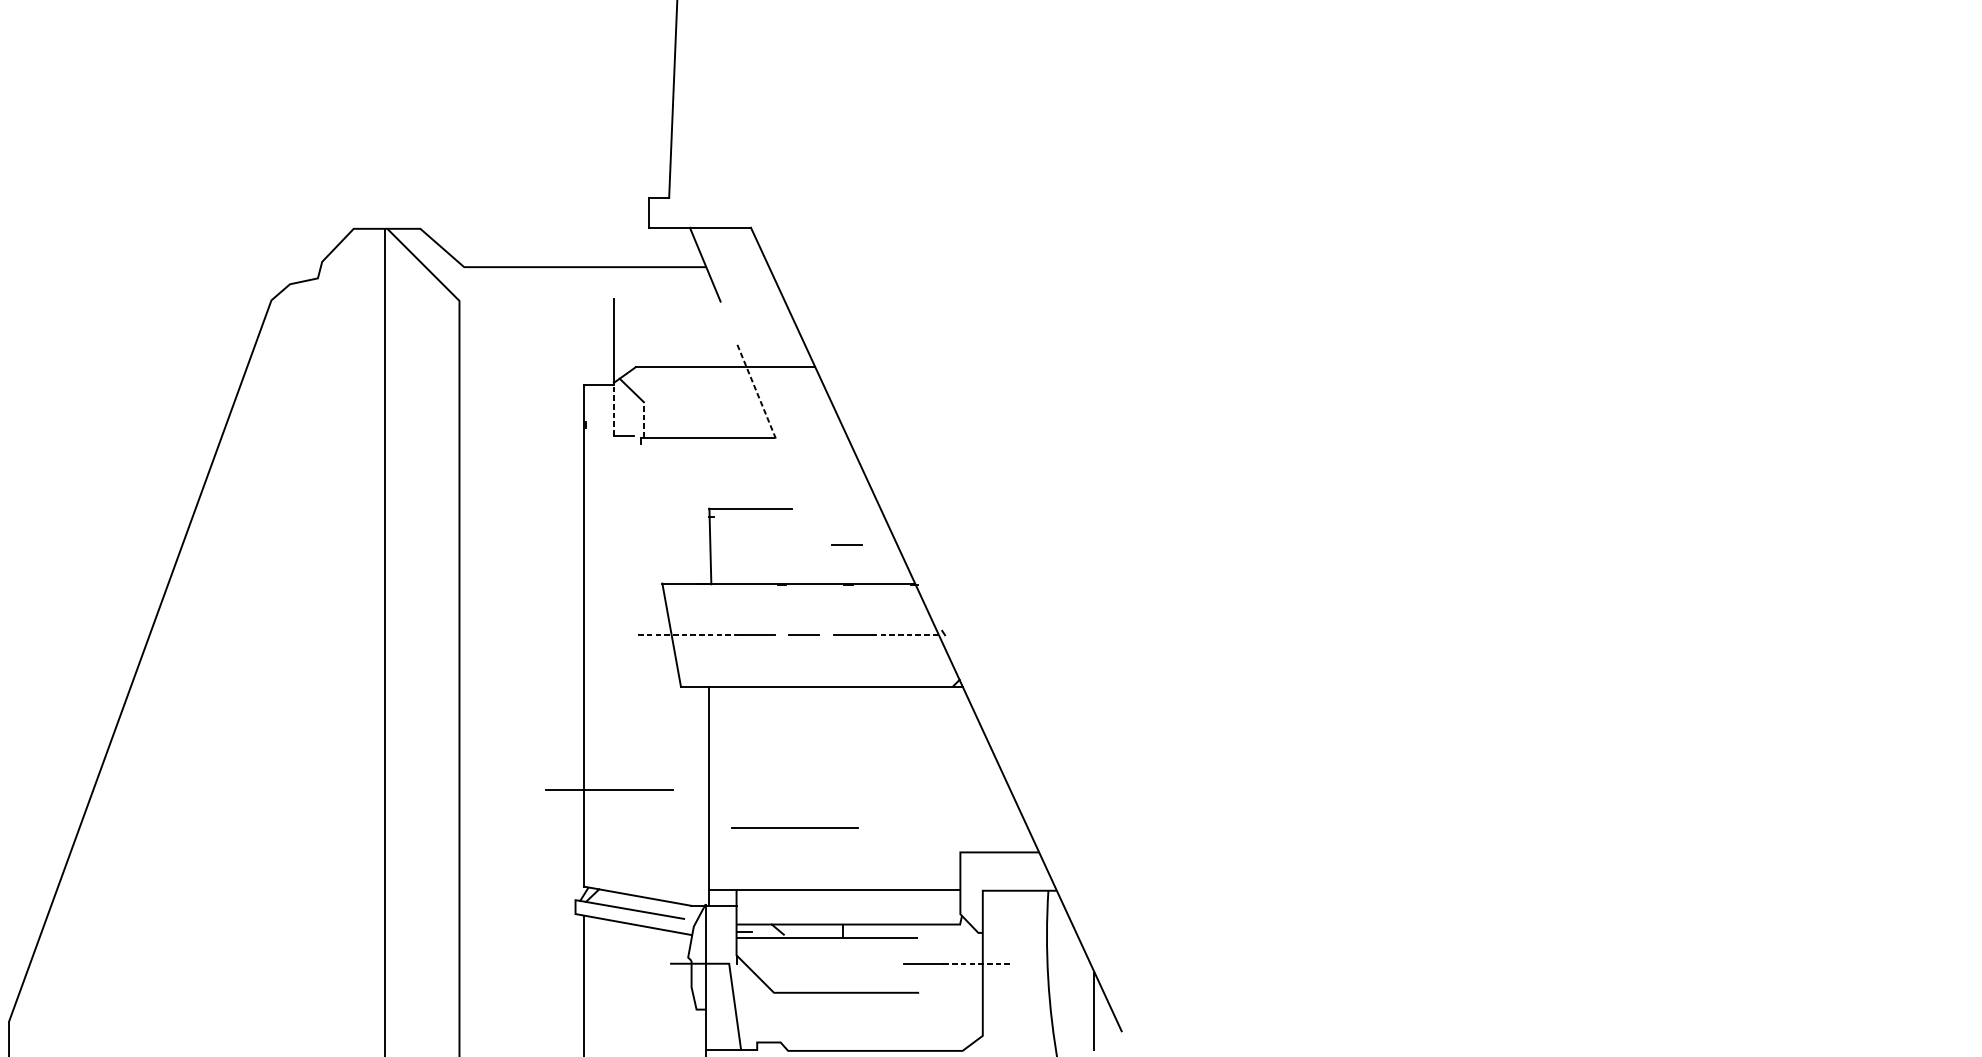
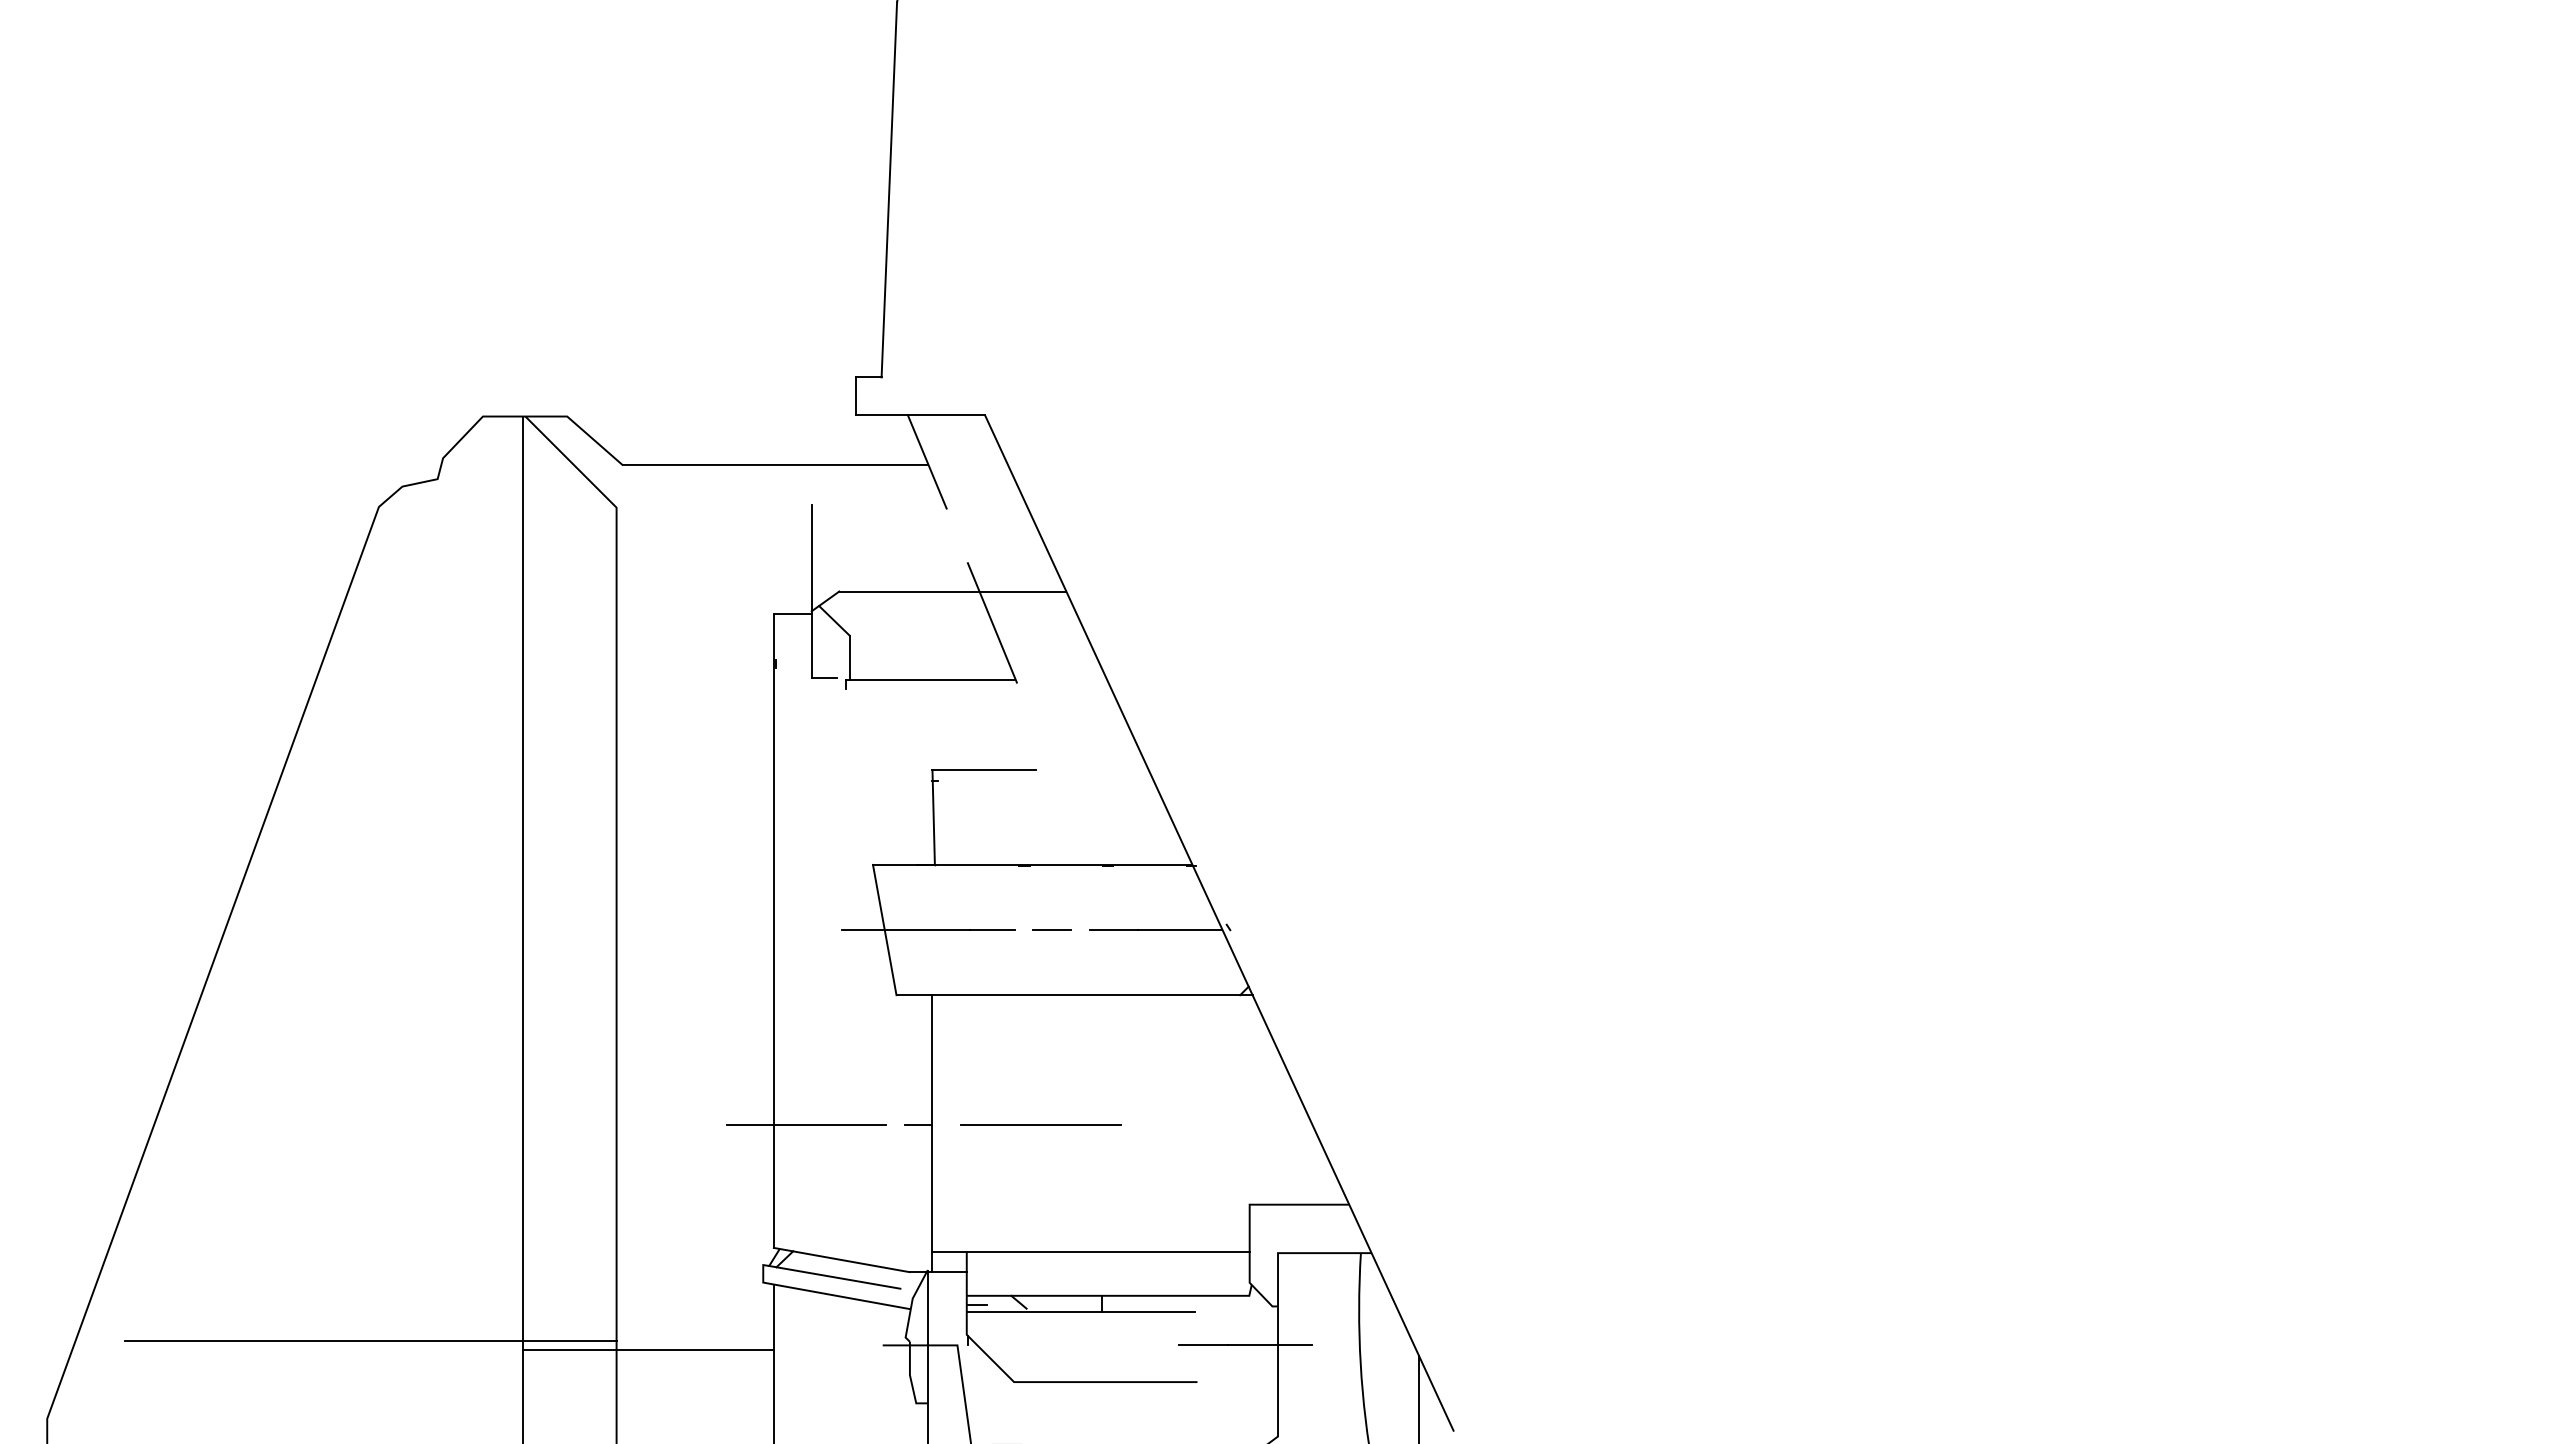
line: (756, 391) -> (992, 622), dashed -> solid
line: (613, 409) -> (811, 644), dashed -> solid
line: (643, 419) -> (849, 657), dashed -> solid
line: (846, 544) -> (1105, 815), removed
line: (688, 635) -> (906, 930), dashed -> solid
line: (904, 635) -> (1179, 930), dashed -> solid
line: (698, 789) -> (918, 1125), added
line: (794, 826) -> (1040, 1124), moved
line: (264, 959) -> (370, 1340), added
line: (976, 963) -> (1269, 1345), dashed -> solid
line: (484, 967) -> (648, 1350), added

